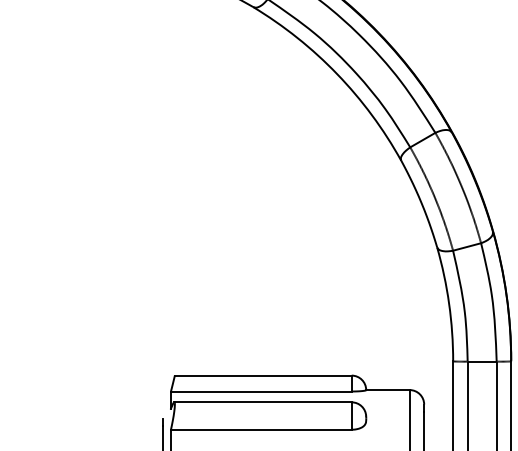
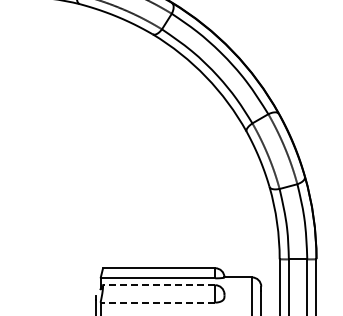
line: (262, 402) -> (158, 285), solid -> dashed
line: (260, 429) -> (157, 302), solid -> dashed

